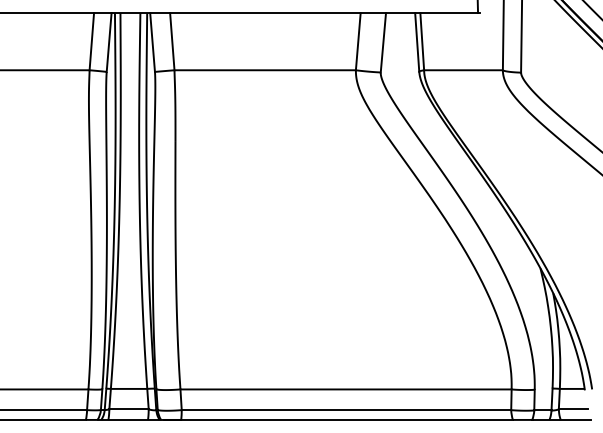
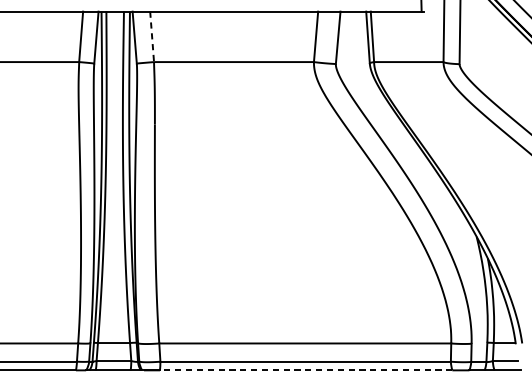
line: (172, 41) -> (152, 36), solid -> dashed
line: (347, 419) -> (306, 369), solid -> dashed

